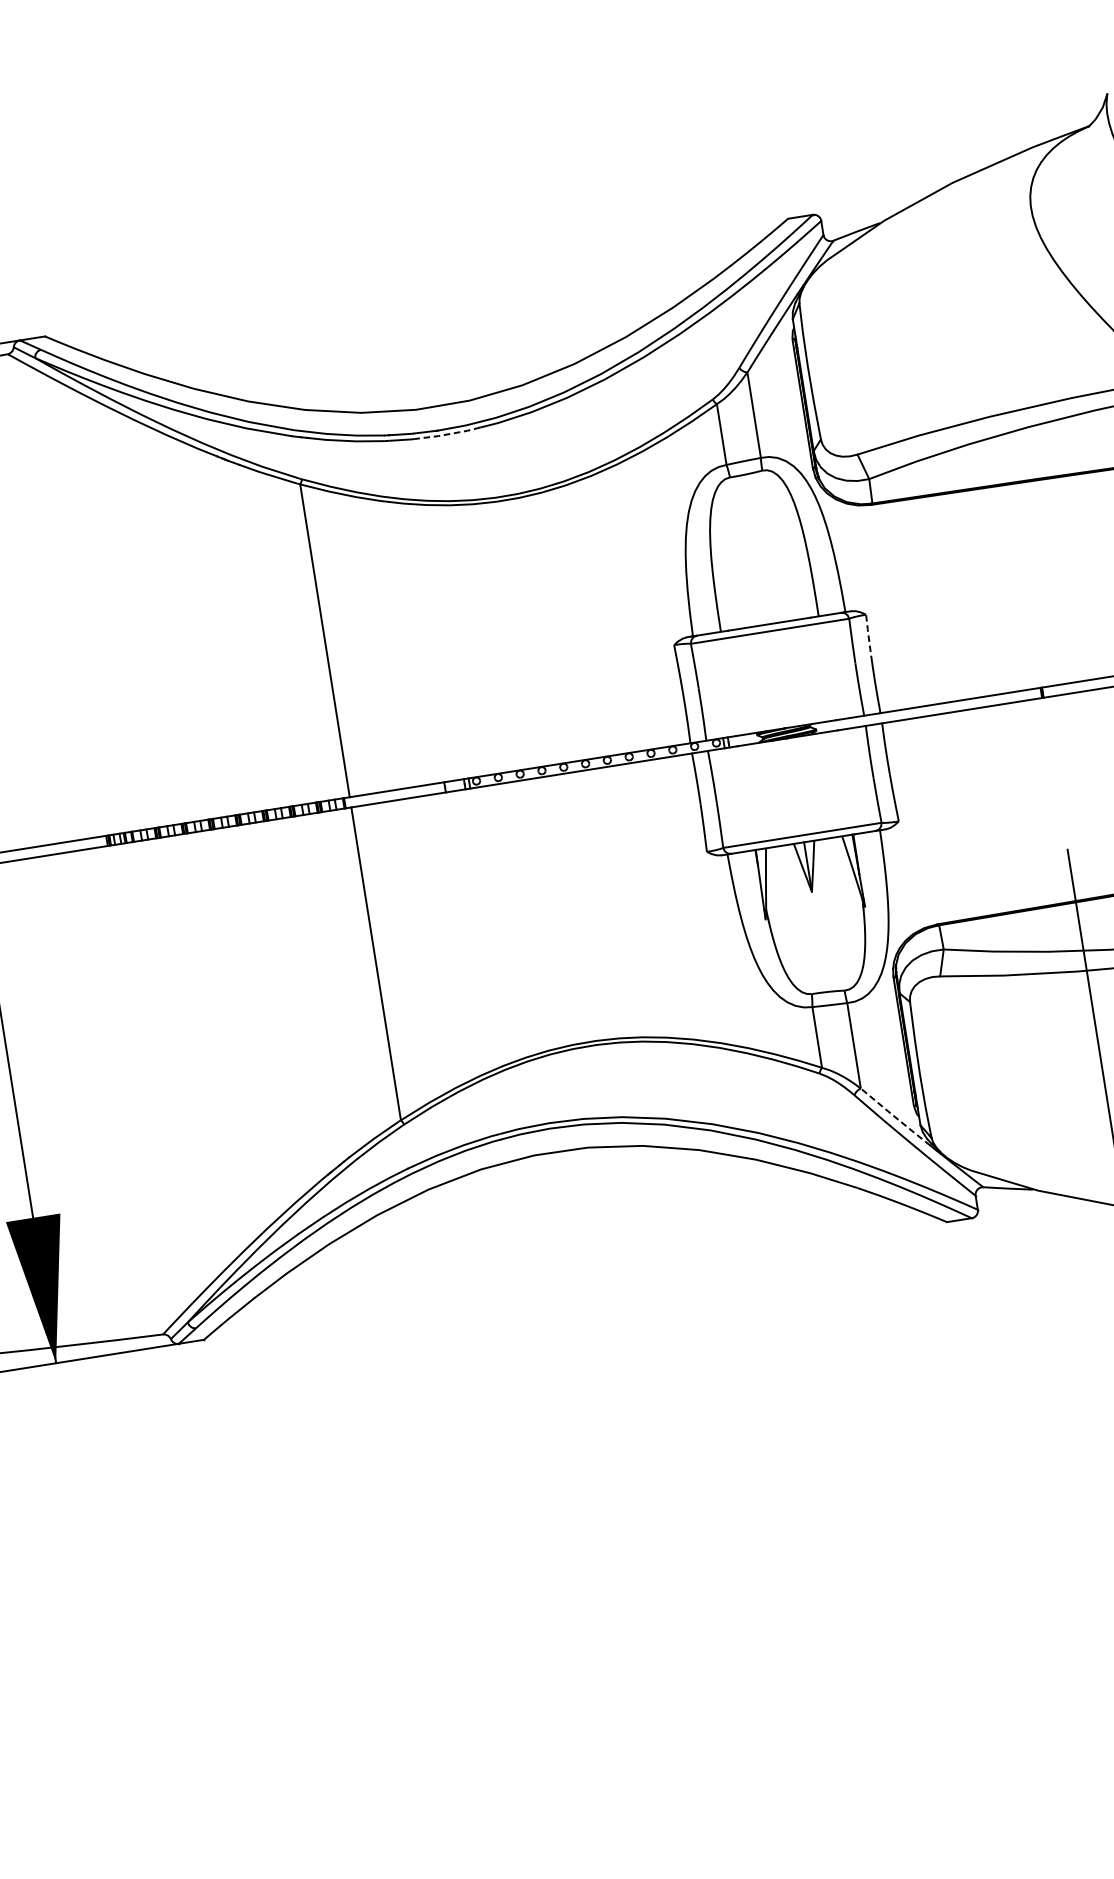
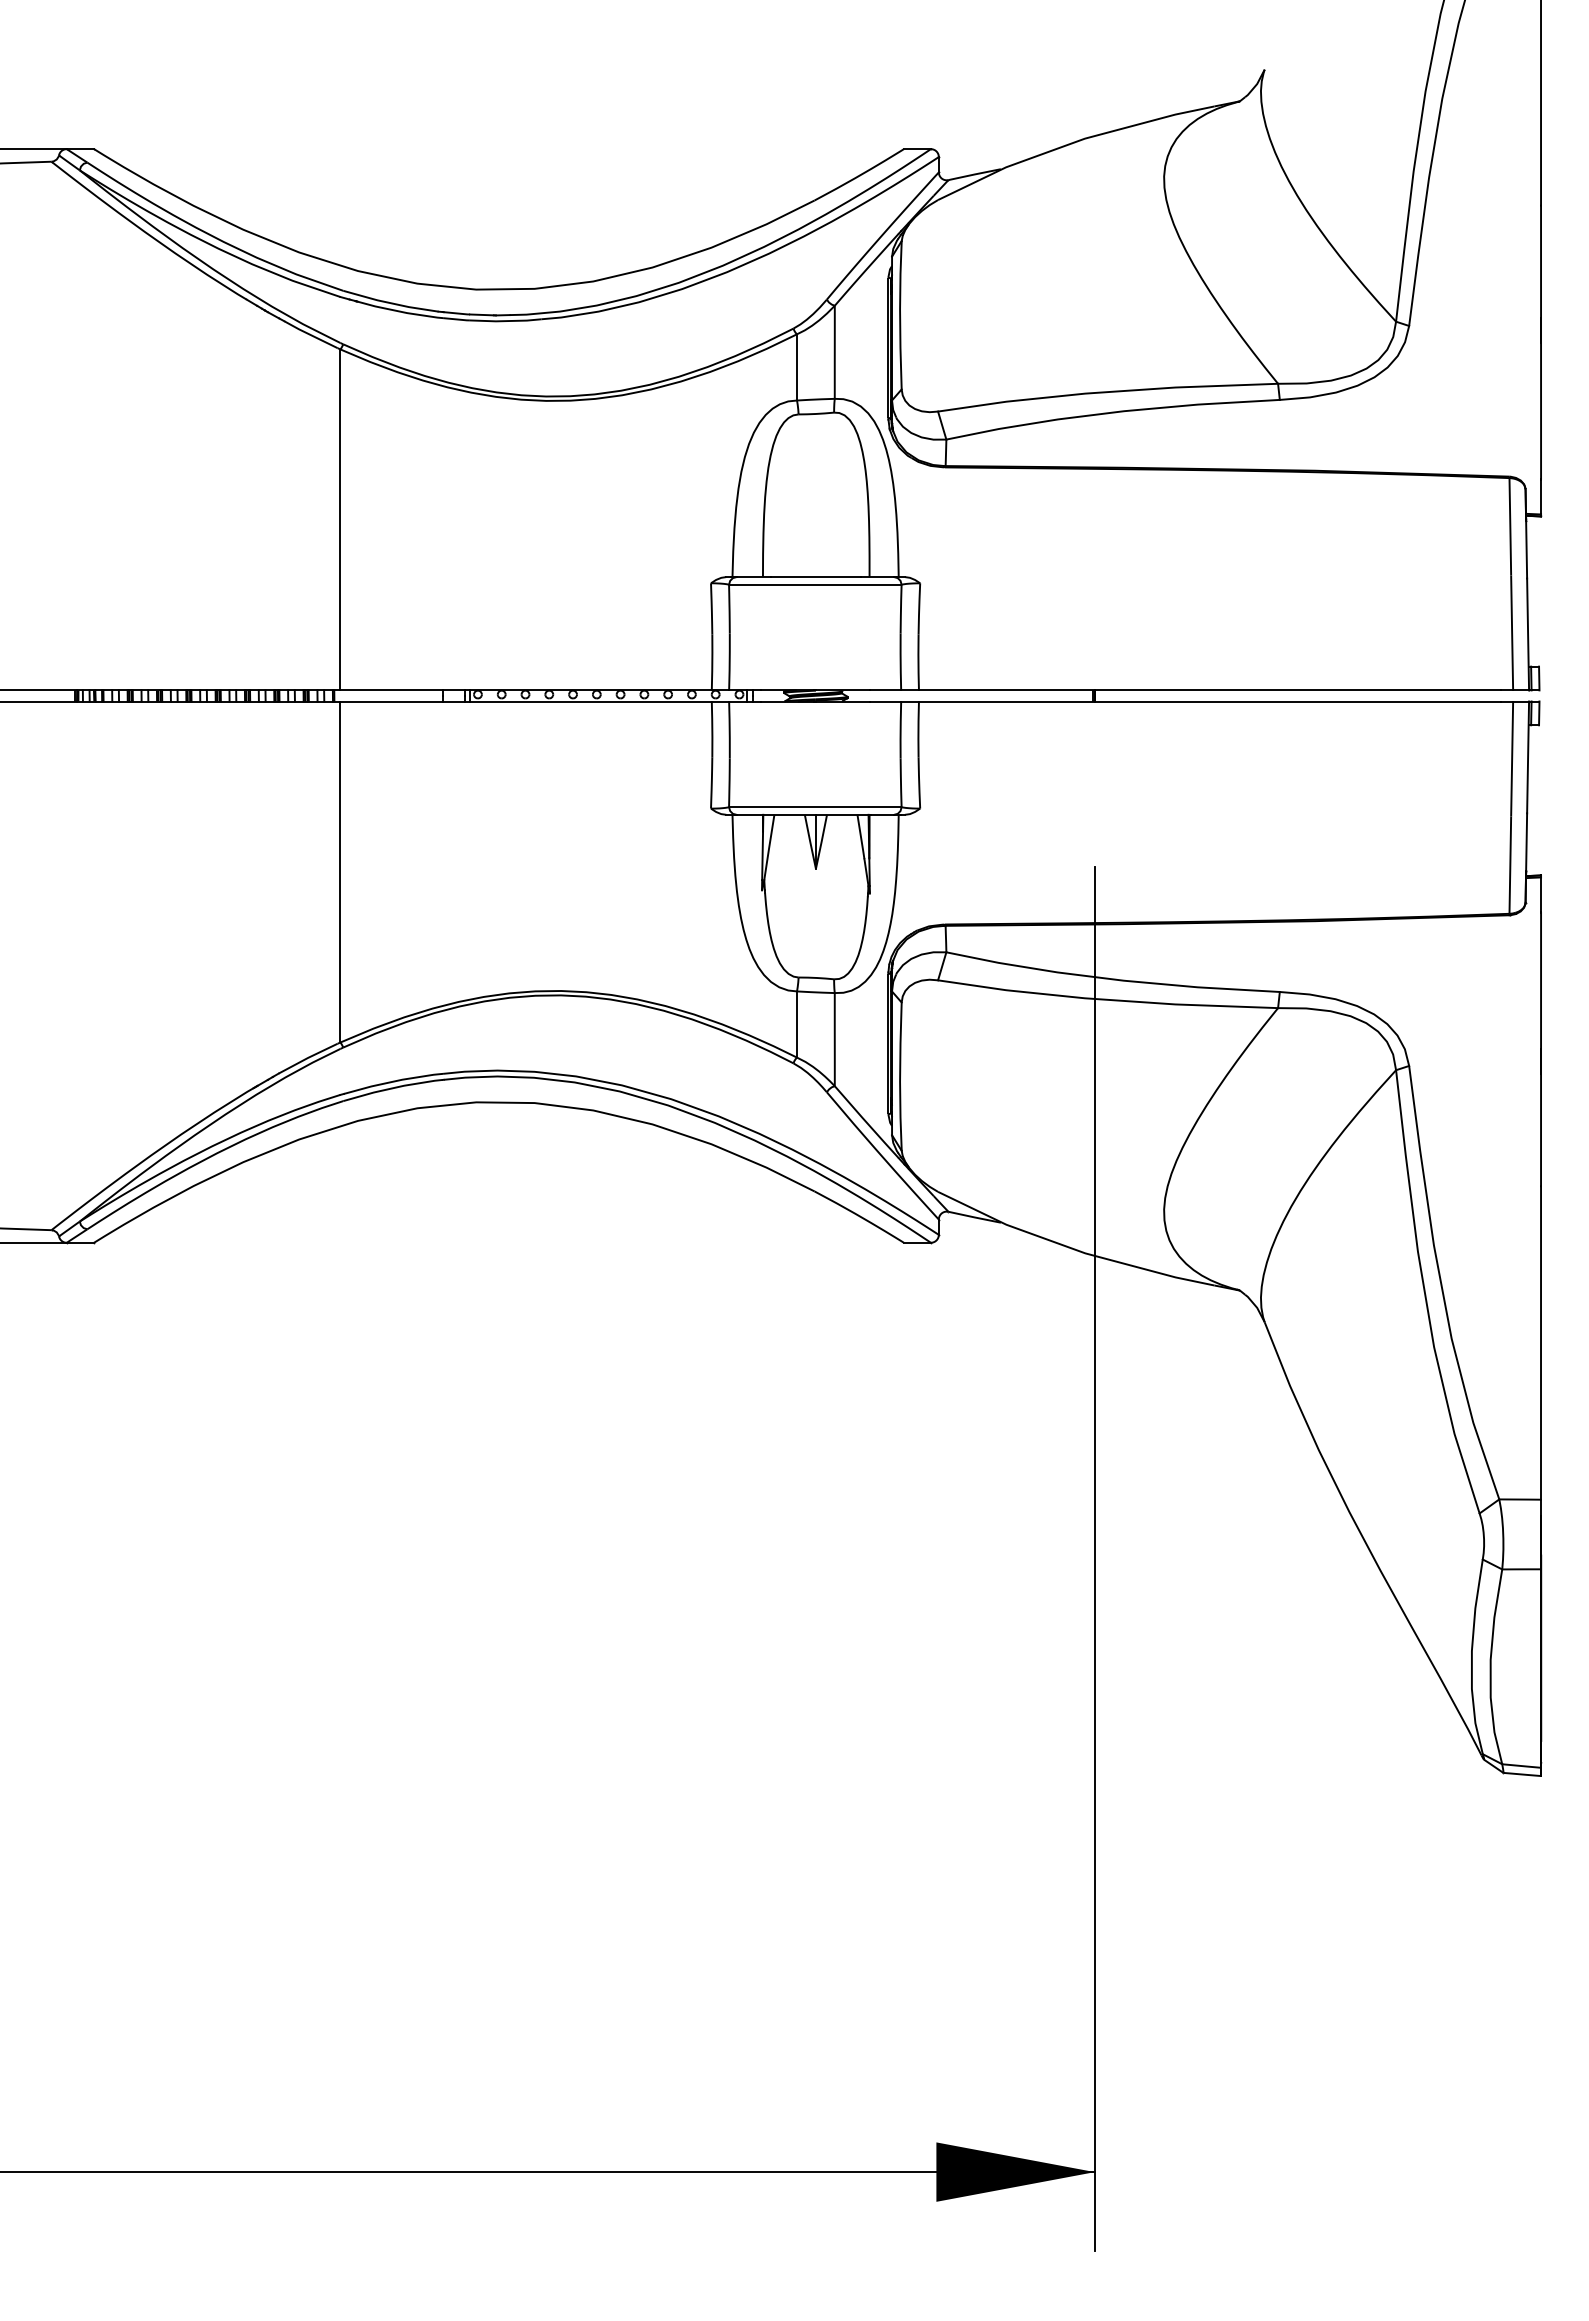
line: (447, 434) -> (505, 321), dashed -> solid
line: (869, 638) -> (919, 609), dashed -> solid
line: (895, 1117) -> (866, 1122), dashed -> solid

